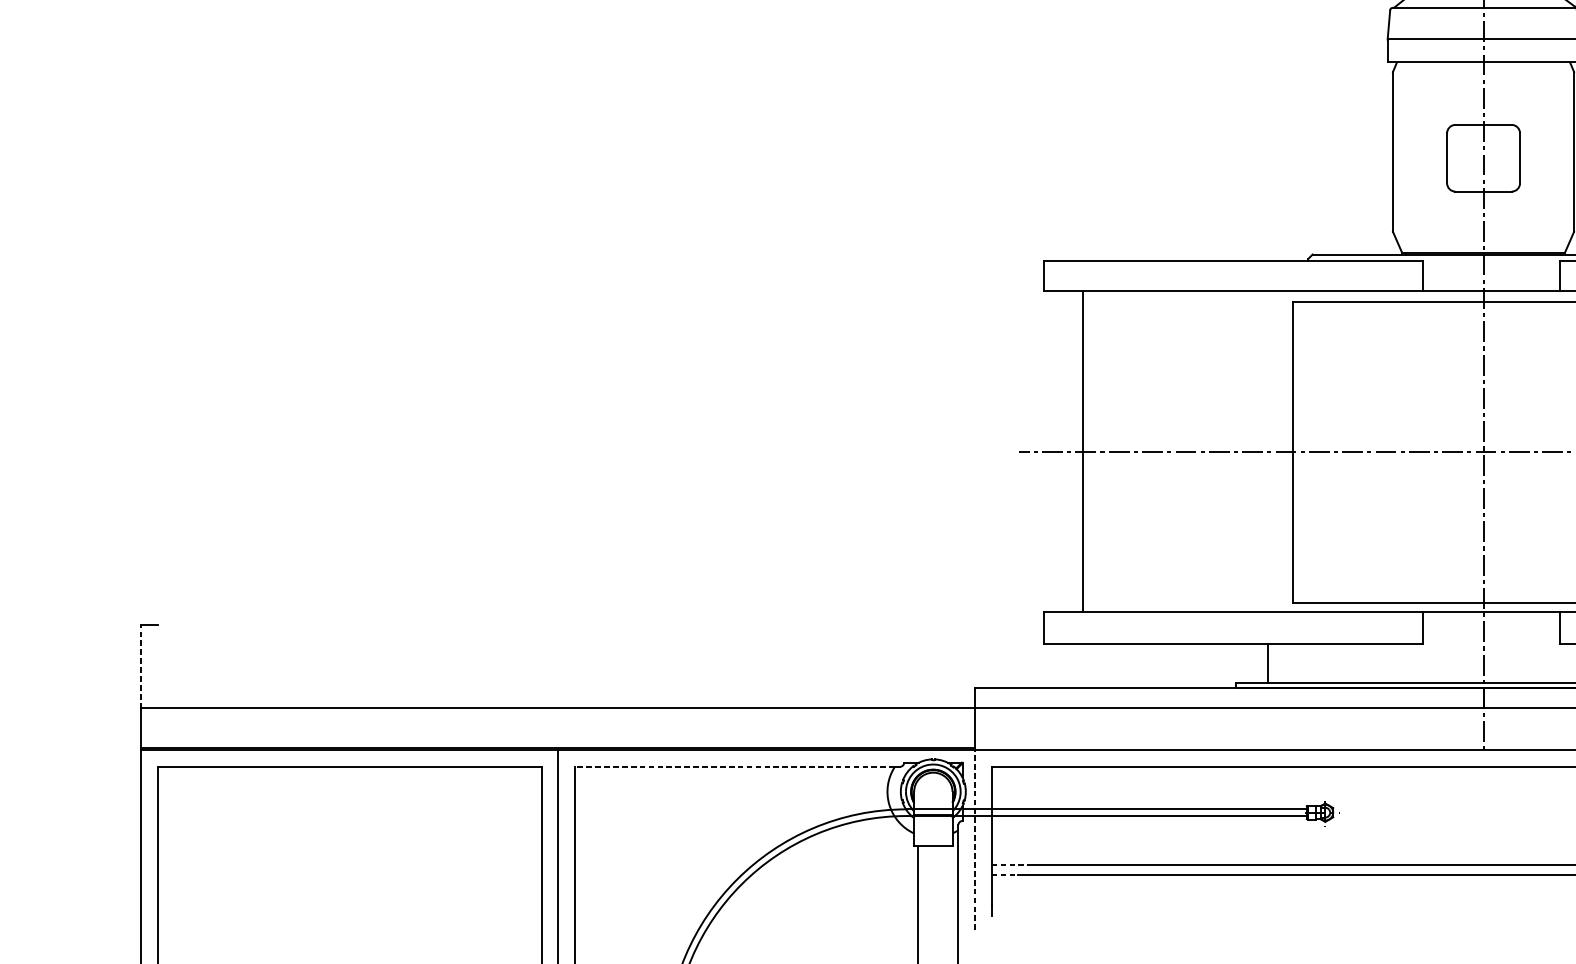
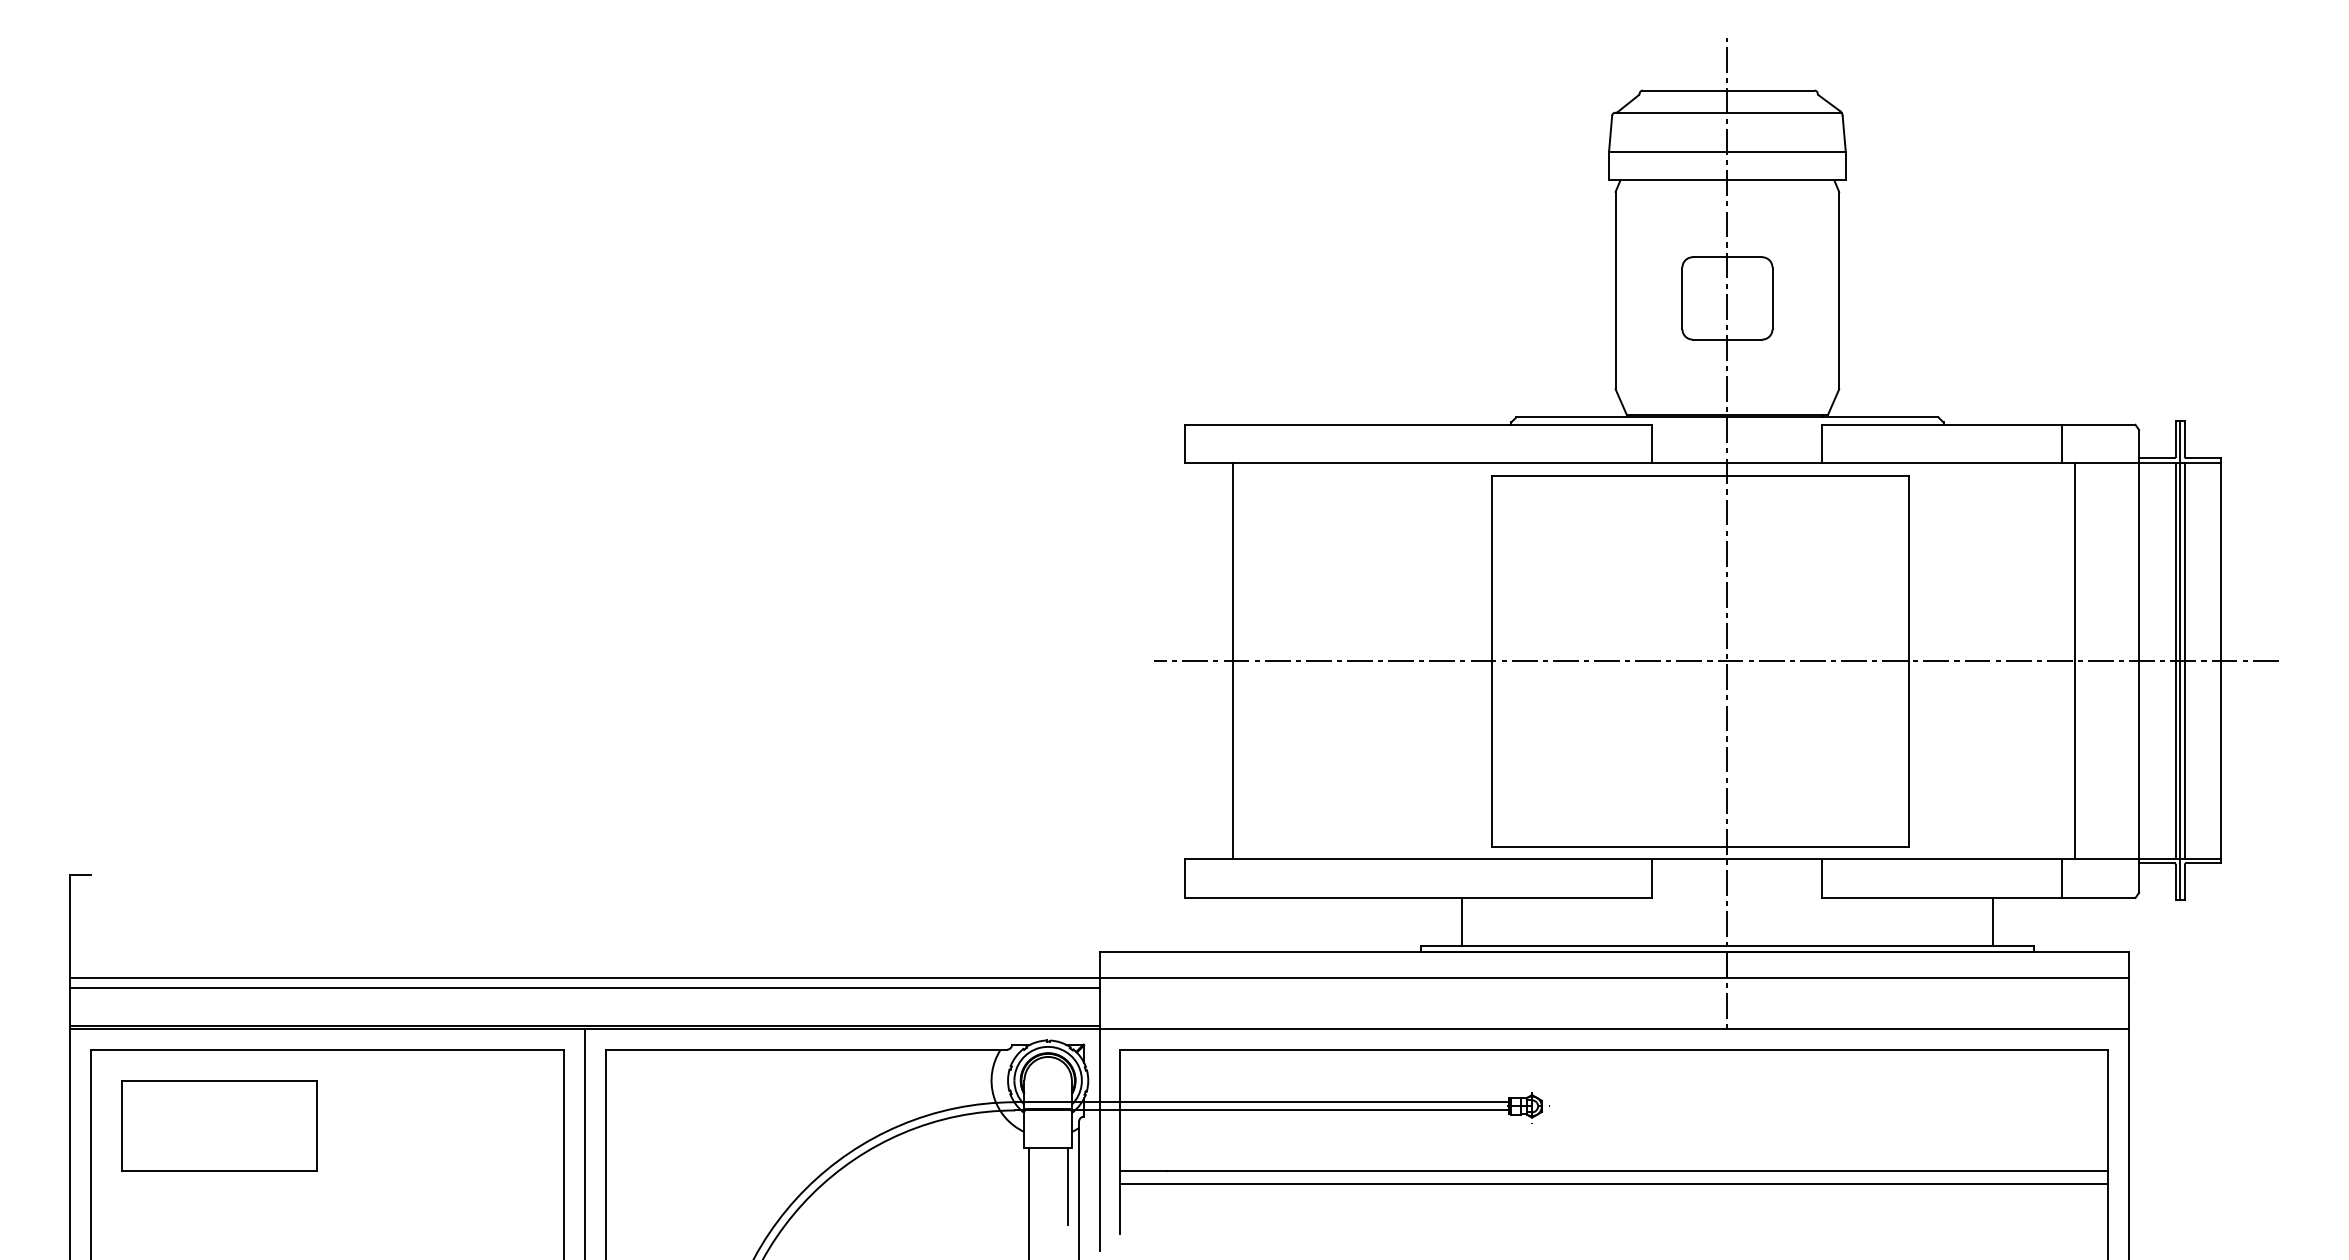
line: (141, 666) -> (70, 925), dashed -> solid
line: (557, 717) -> (584, 988), added
line: (735, 766) -> (803, 1049), dashed -> solid
part: (262, 828) -> (219, 1125), added
line: (974, 839) -> (1099, 1139), dashed -> solid
line: (1010, 865) -> (1143, 1171), dashed -> solid
line: (1004, 875) -> (1136, 1183), dashed -> solid
line: (949, 876) -> (1067, 1185), added

